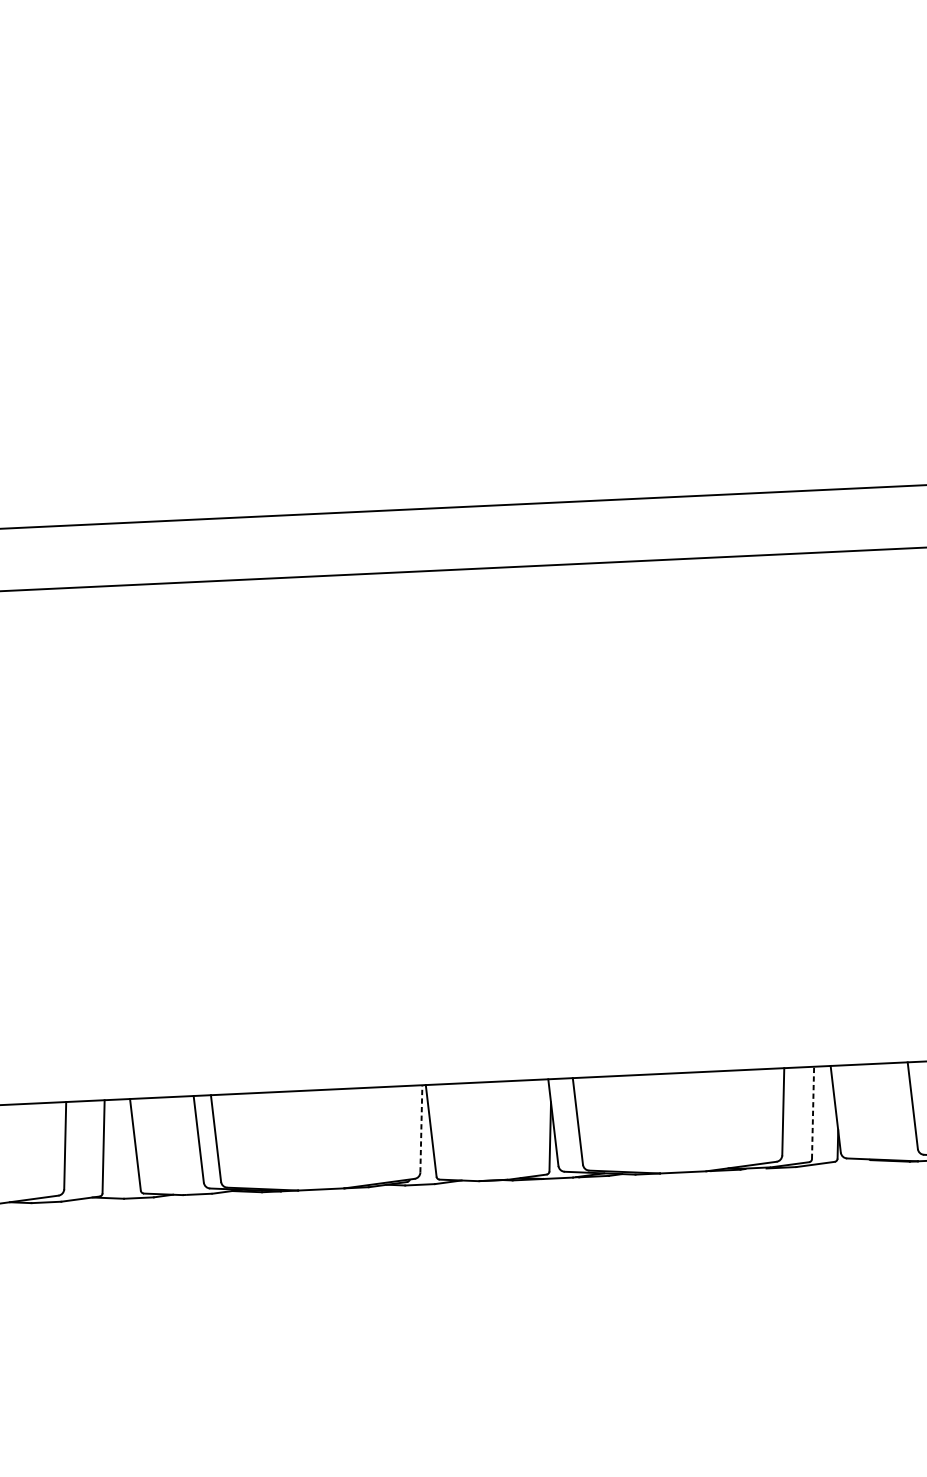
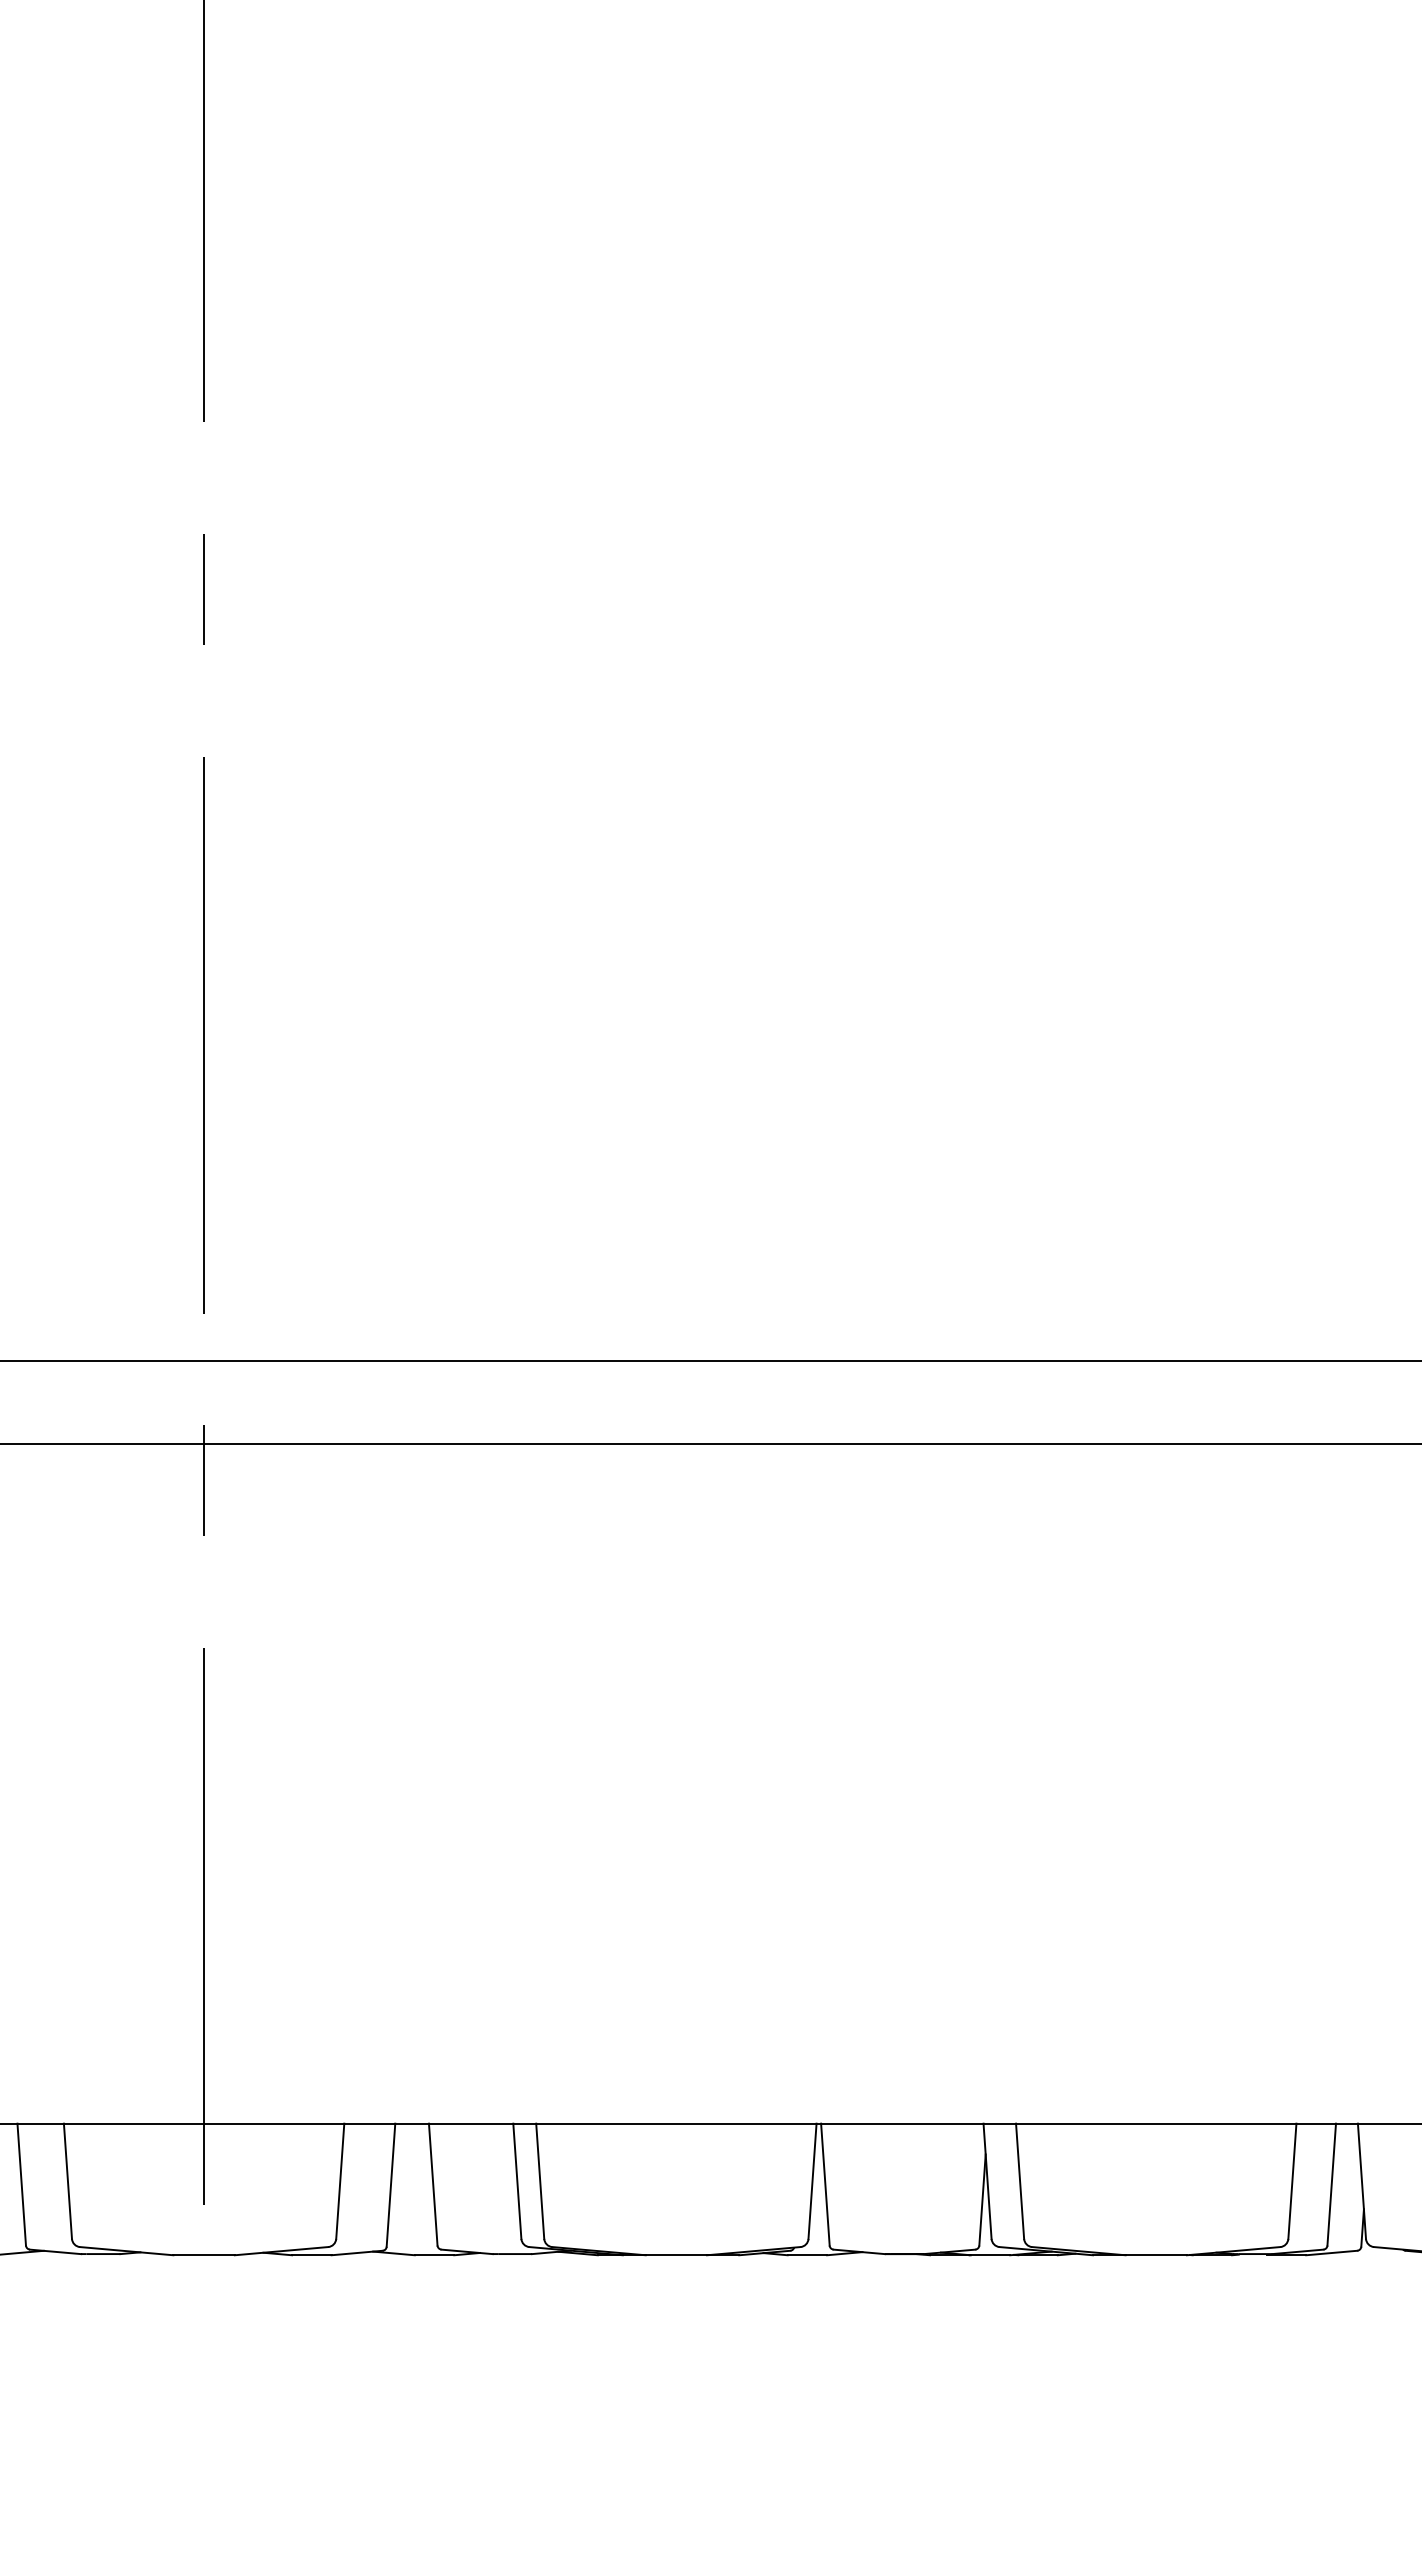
line: (812, 1112) -> (1331, 2184), dashed -> solid
line: (421, 1128) -> (812, 2181), dashed -> solid

